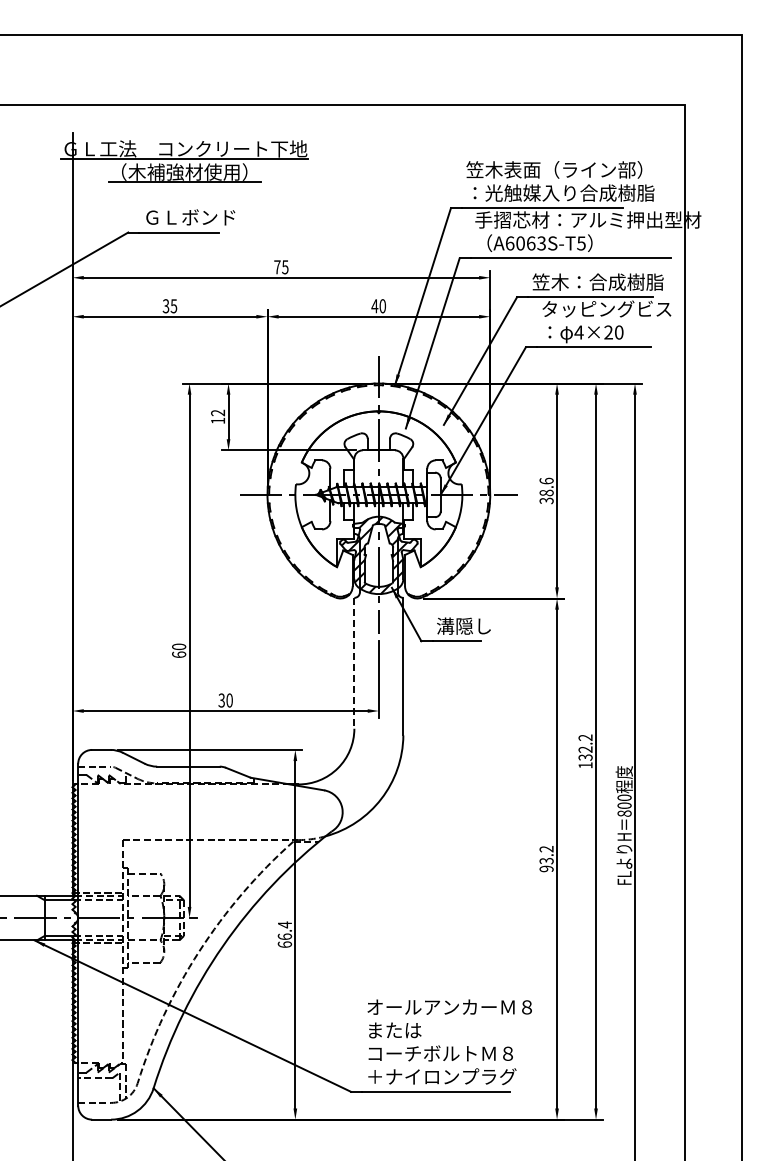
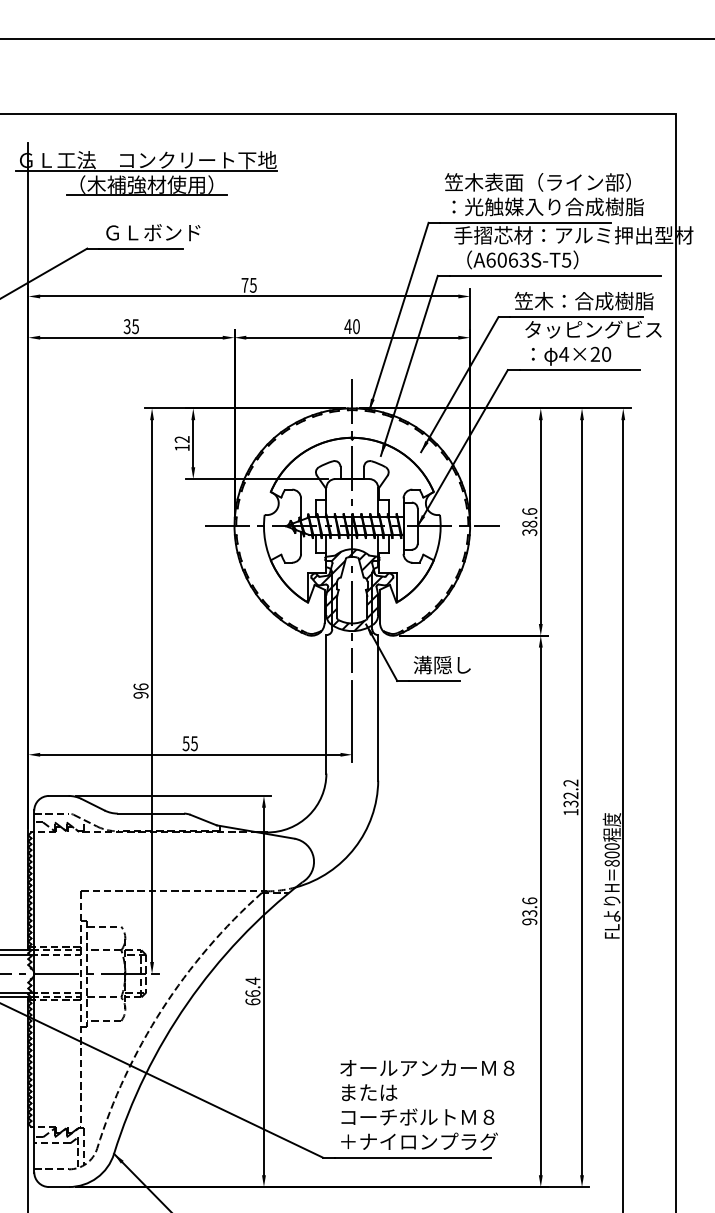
text: (179, 650) -> (141, 690), 60 -> 96
line: (354, 663) -> (326, 704), dashed -> solid
text: (225, 700) -> (190, 743), 30 -> 55
text: (546, 848) -> (529, 900), 93.2 -> 93.6

